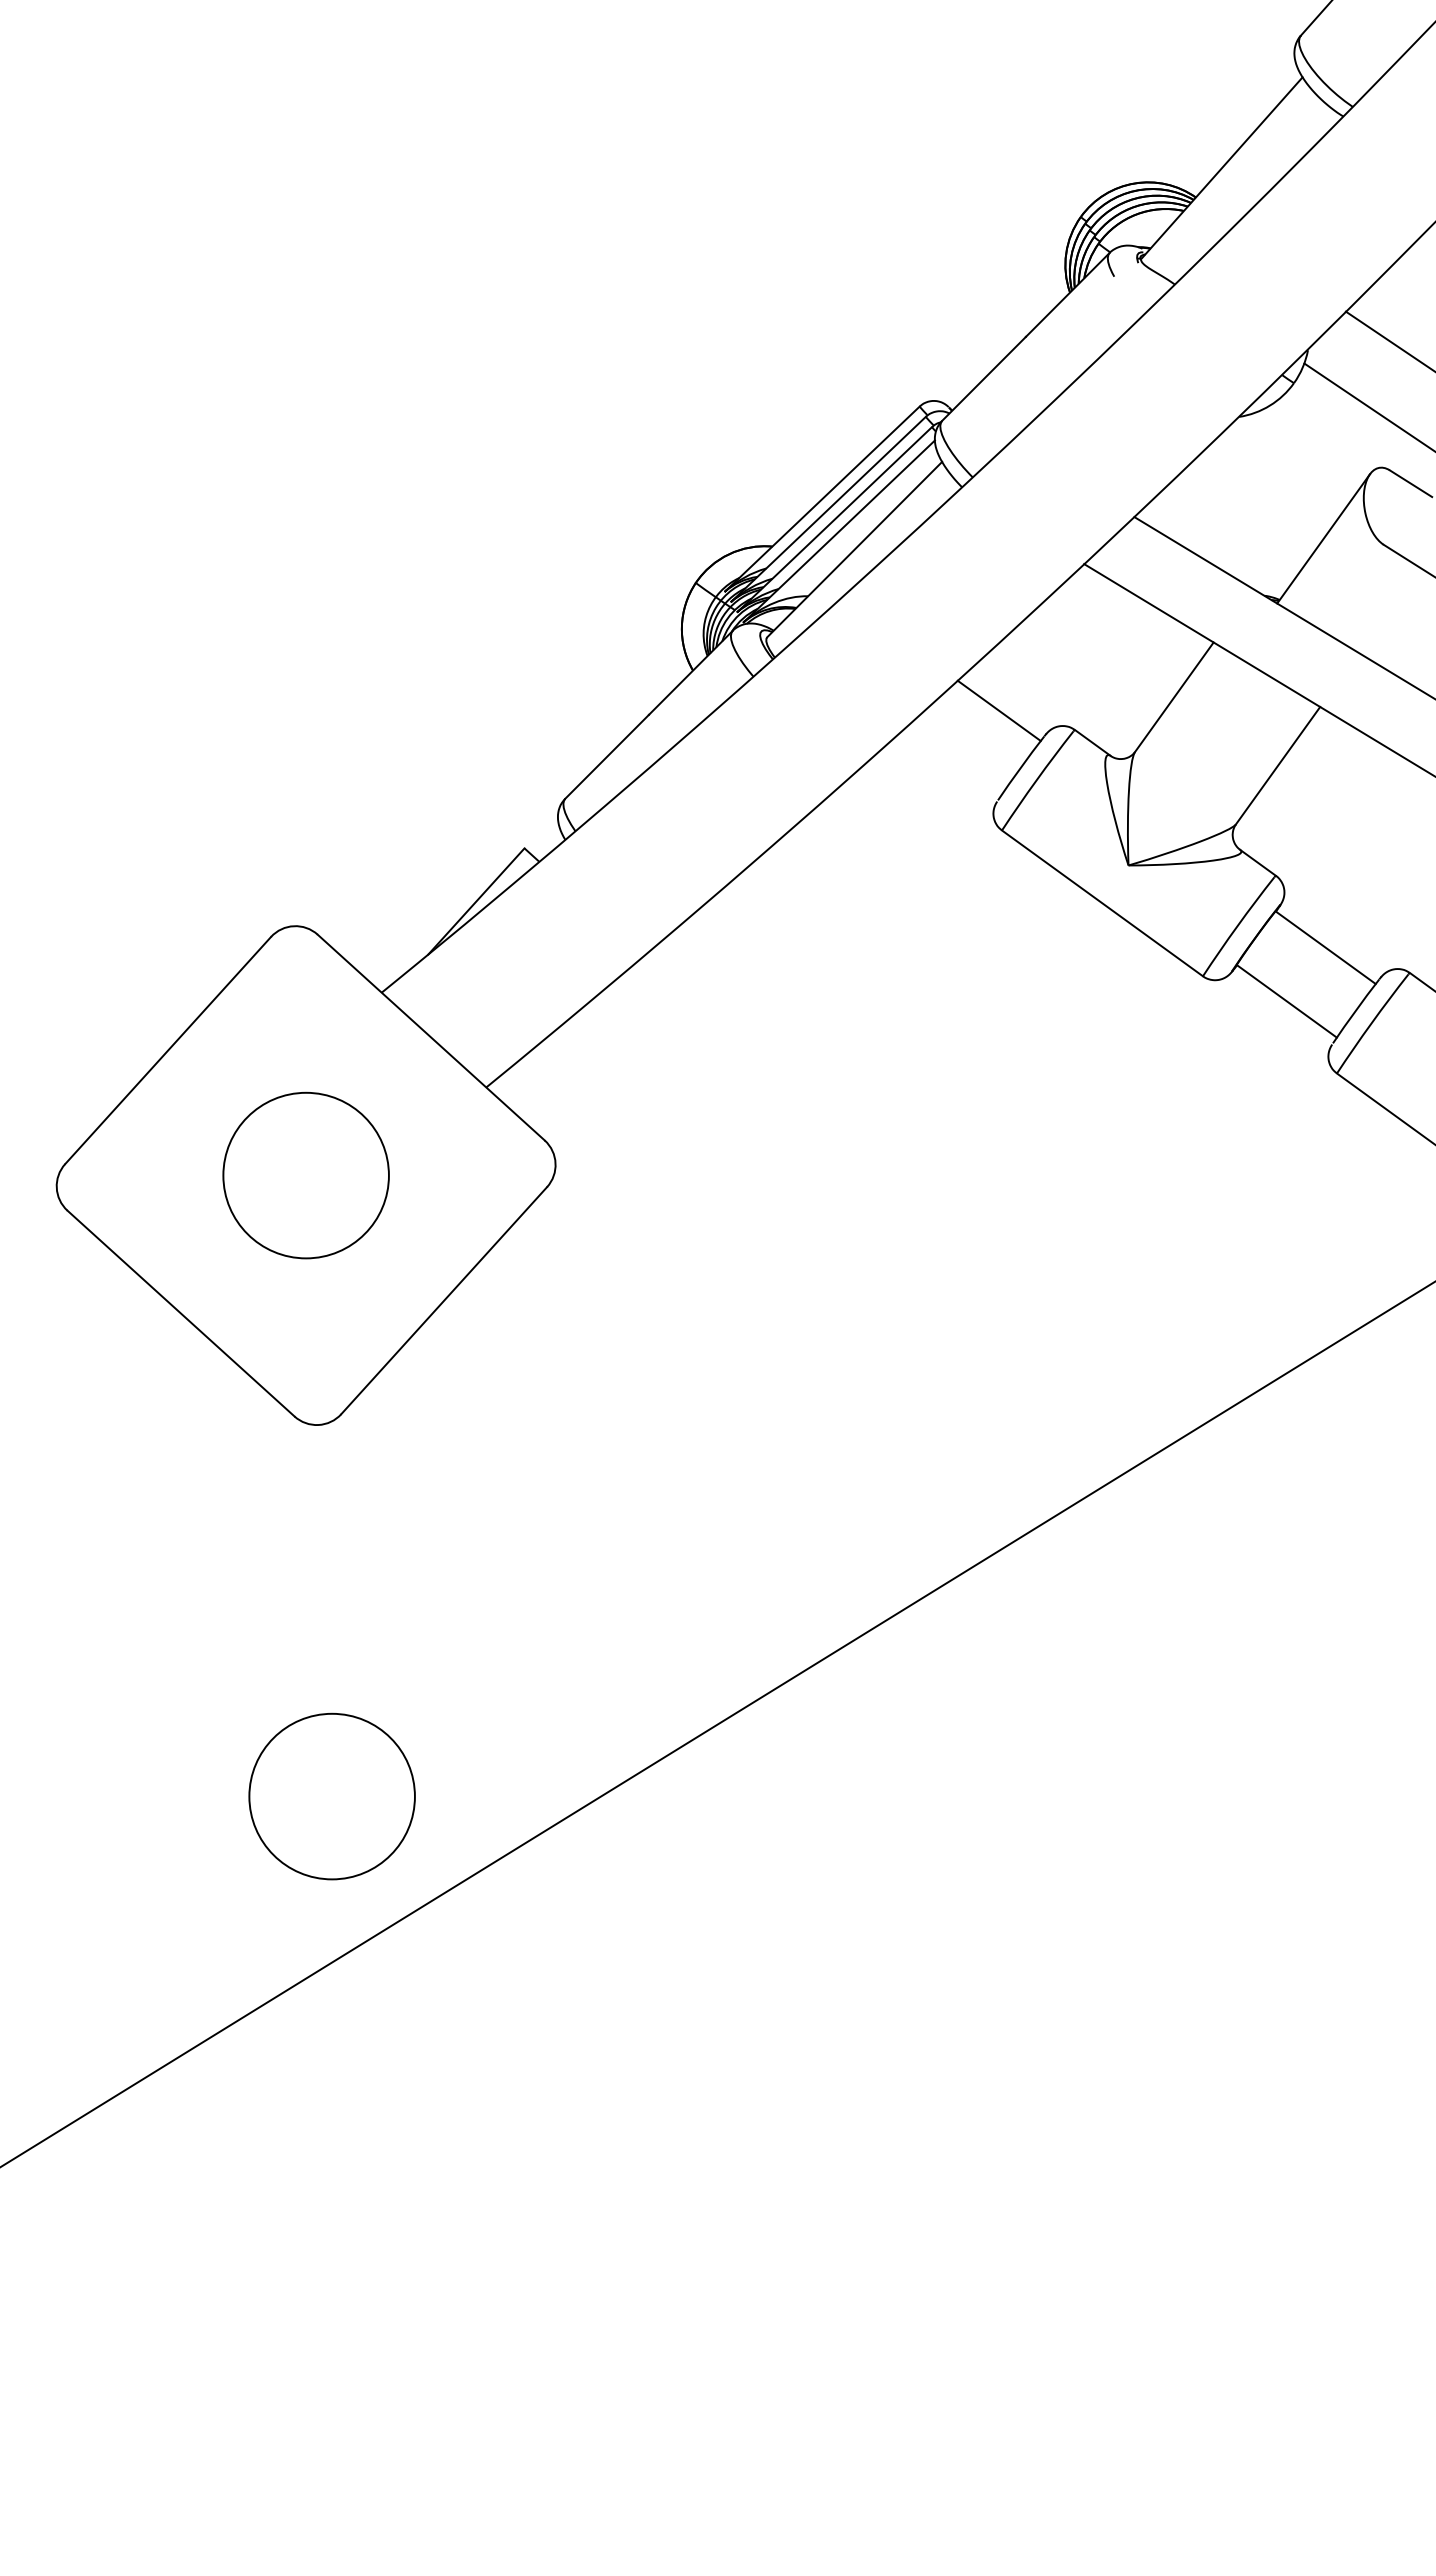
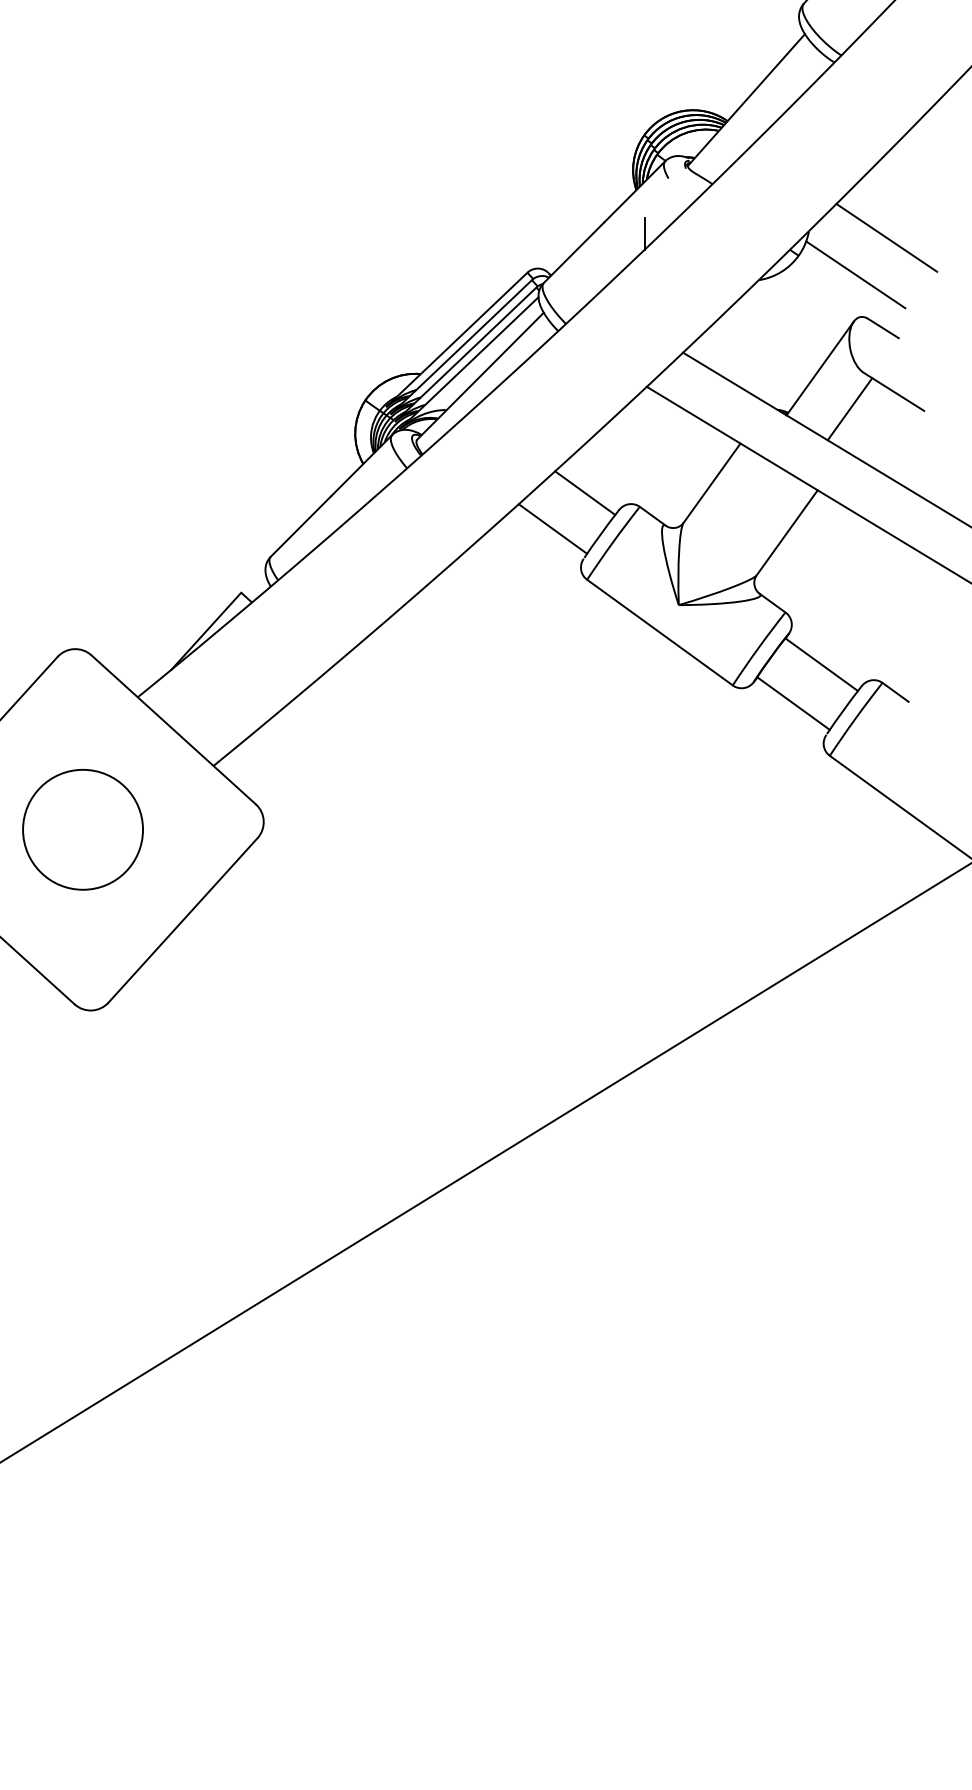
line: (1081, 352) -> (644, 233), added
line: (1364, 594) -> (849, 408), added
line: (954, 760) -> (552, 529), added
circle: (331, 1796) -> (101, 1279), removed

